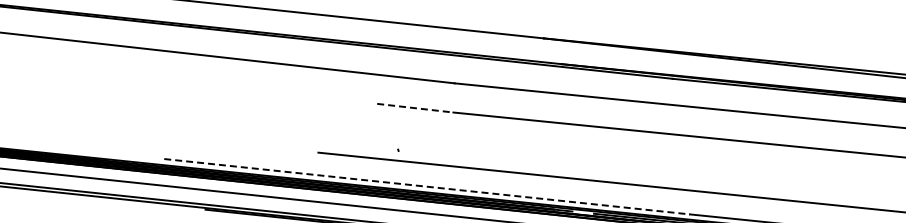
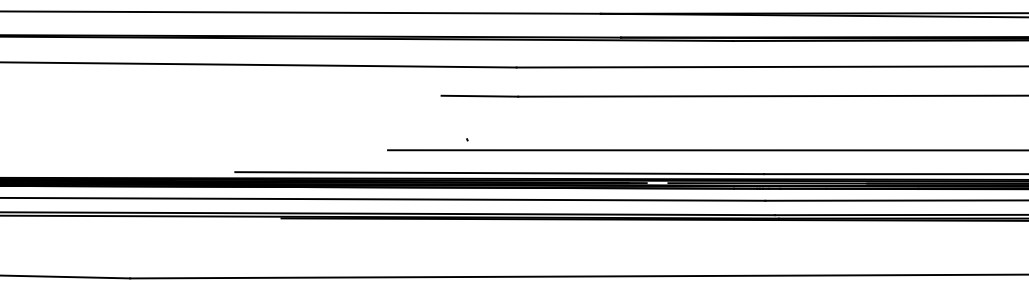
line: (415, 108) -> (480, 96), dashed -> solid
line: (427, 187) -> (500, 173), dashed -> solid

